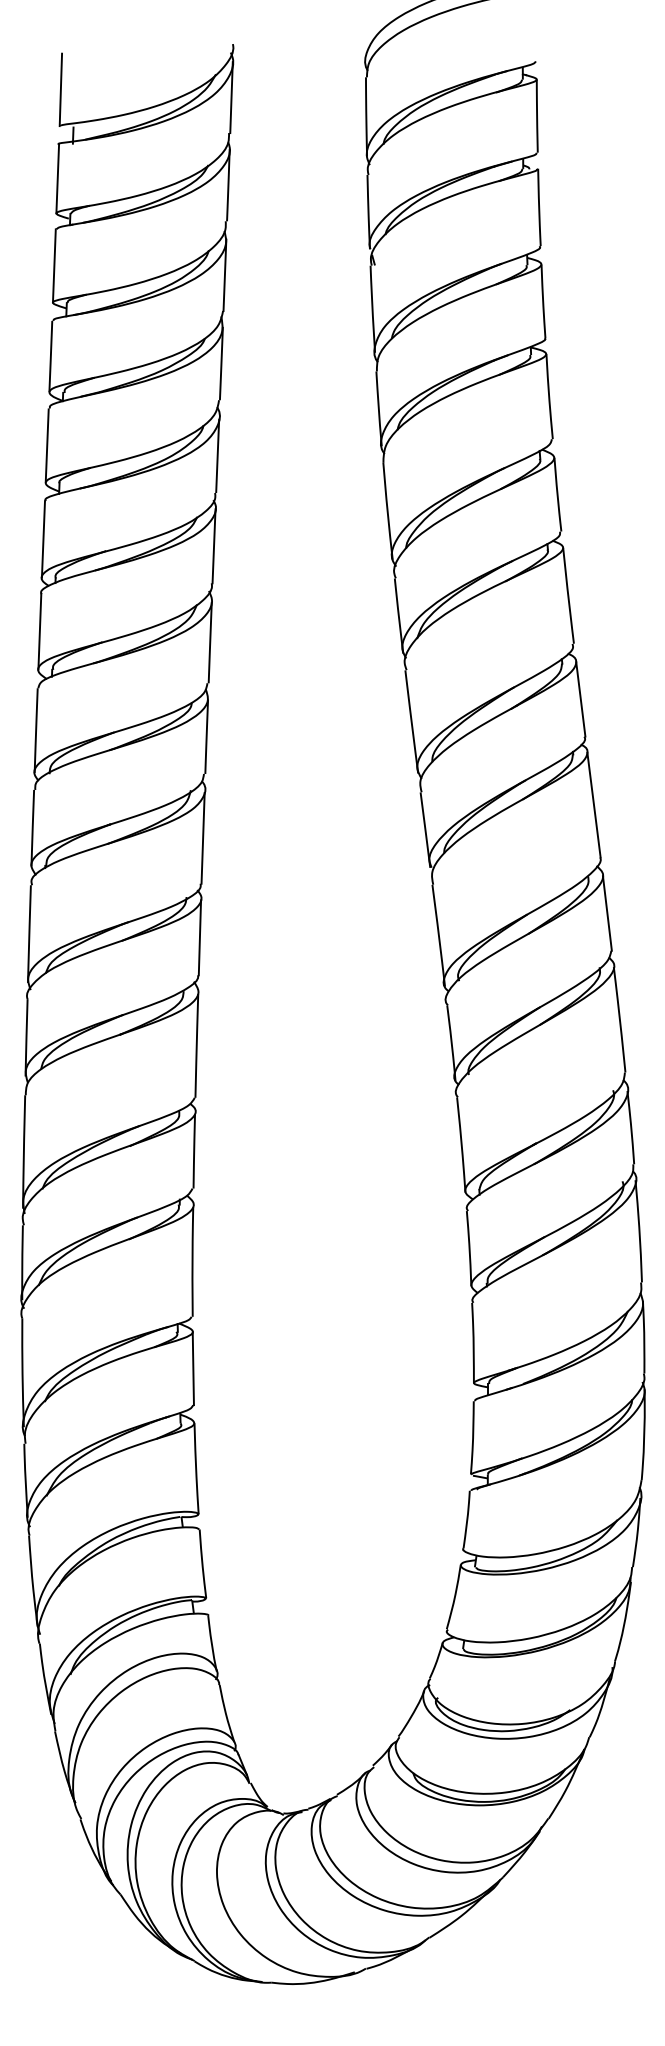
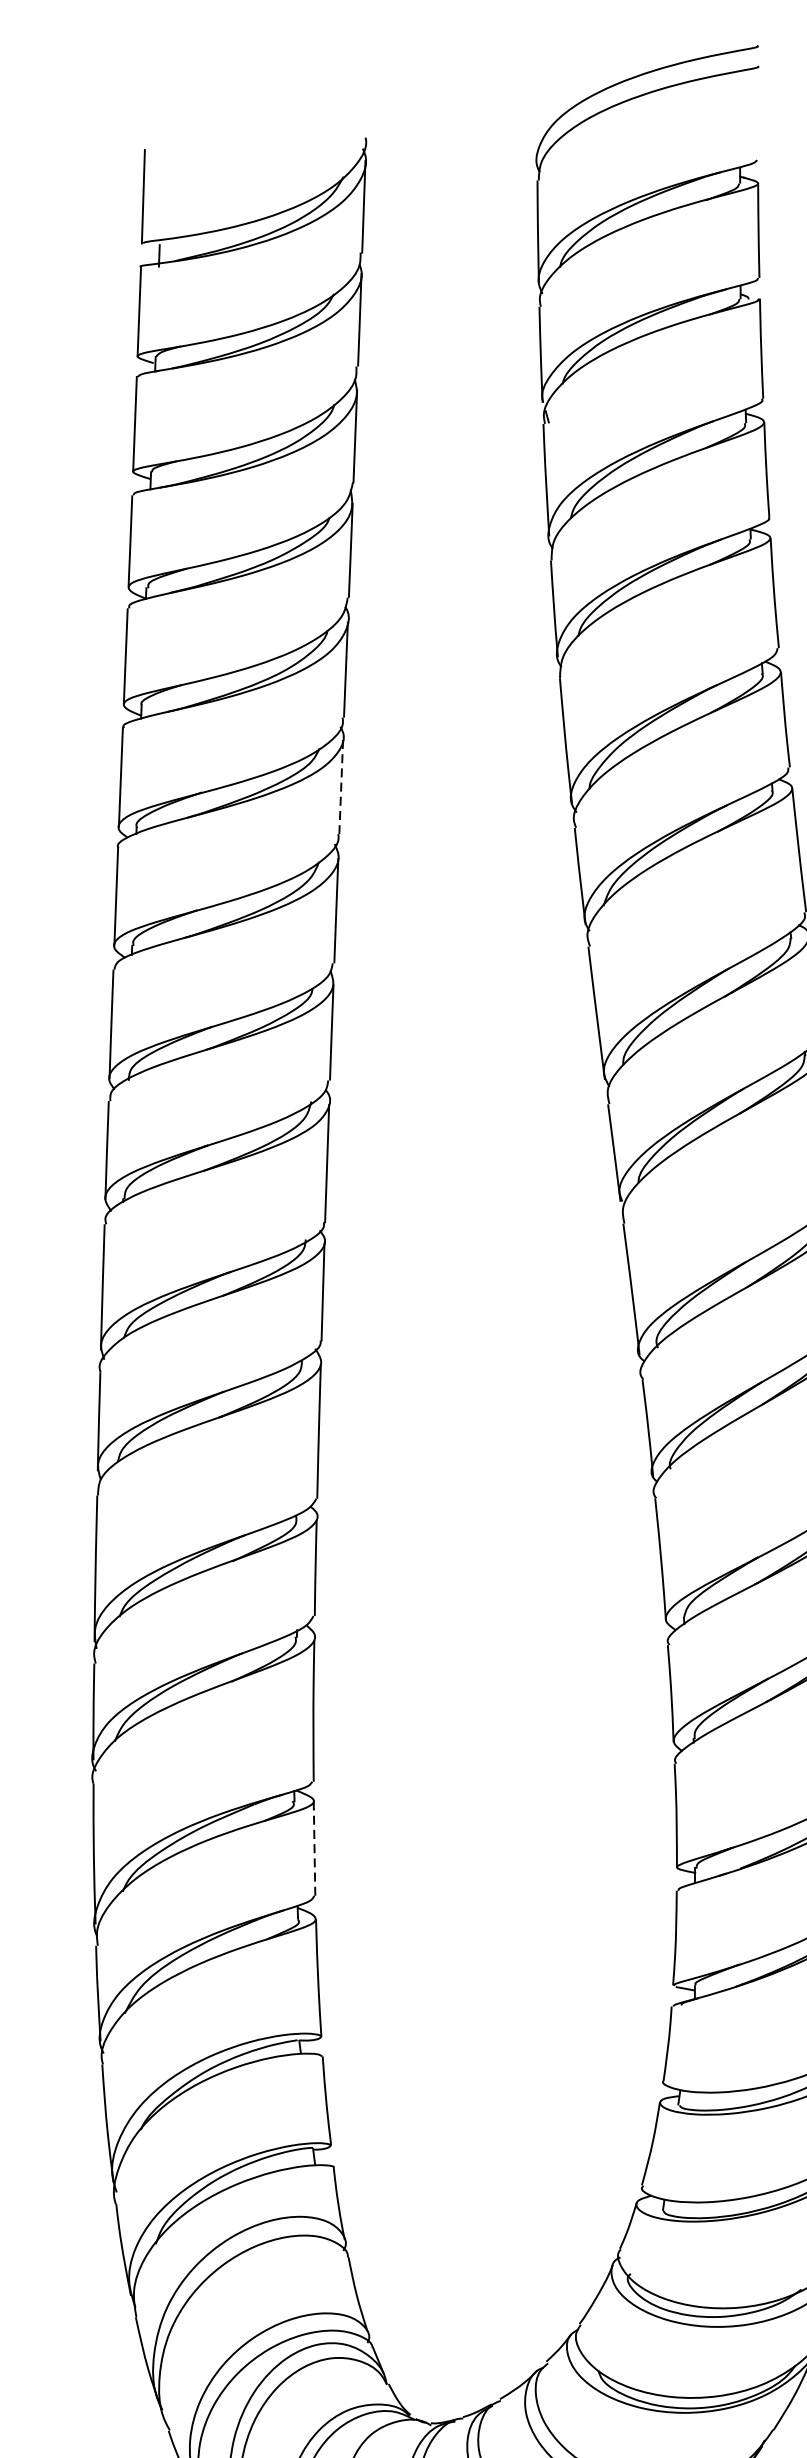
line: (214, 545) -> (341, 785), solid -> dashed
line: (193, 1368) -> (314, 1848), solid -> dashed

